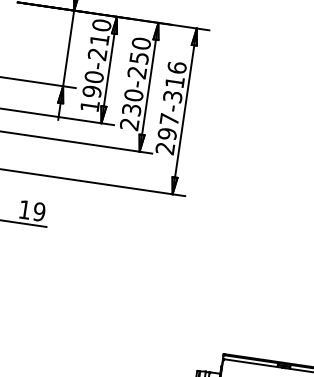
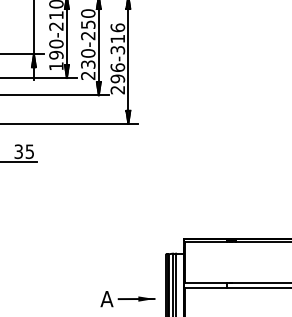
text: (169, 119) -> (117, 67), 297-316 -> 296-316
text: (32, 210) -> (24, 151), 19 -> 35

